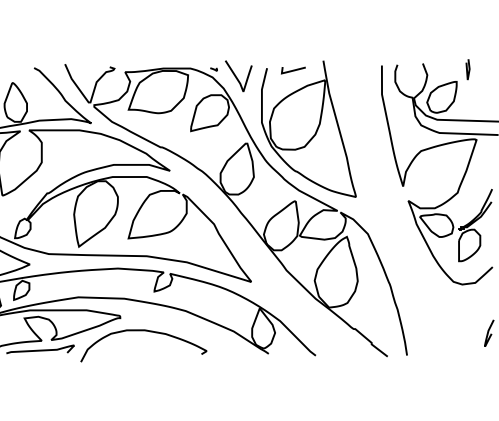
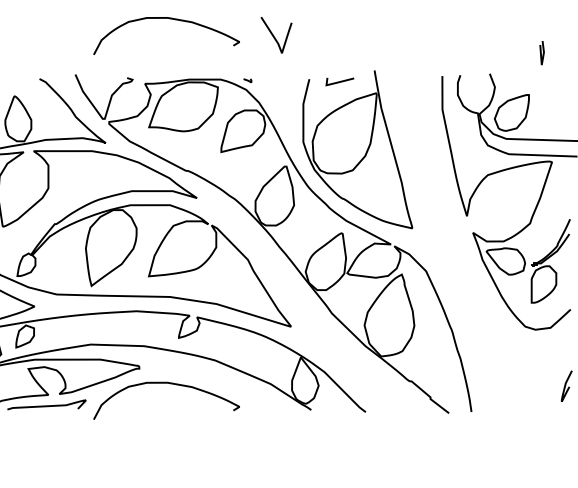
curve: (143, 16) -> (166, 19), added
line: (467, 69) -> (541, 52), moved
curve: (237, 77) -> (275, 36), moved

